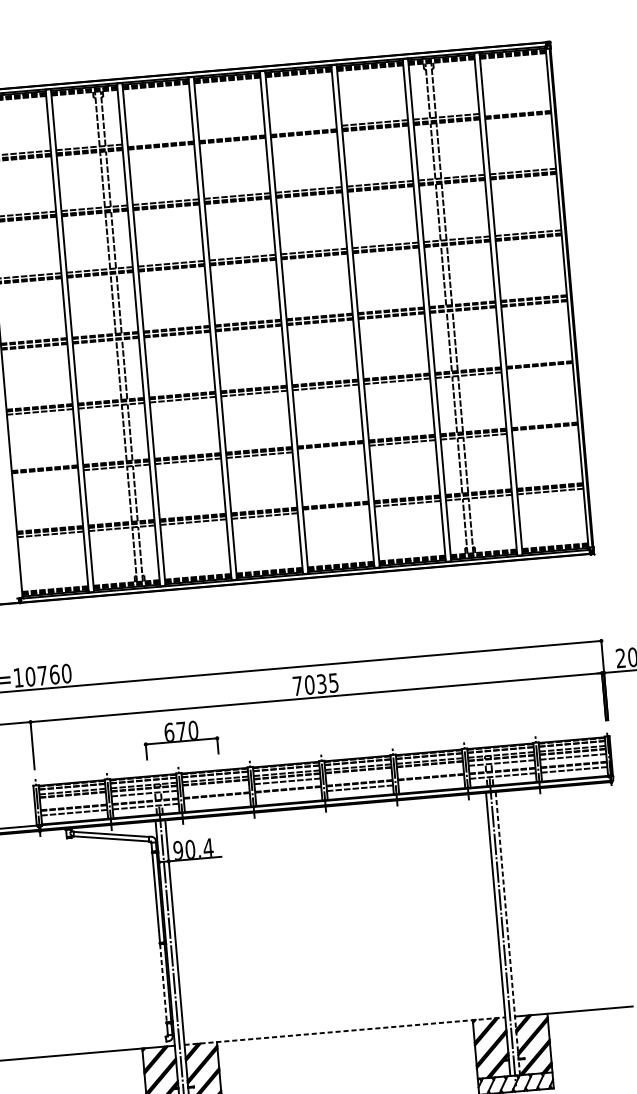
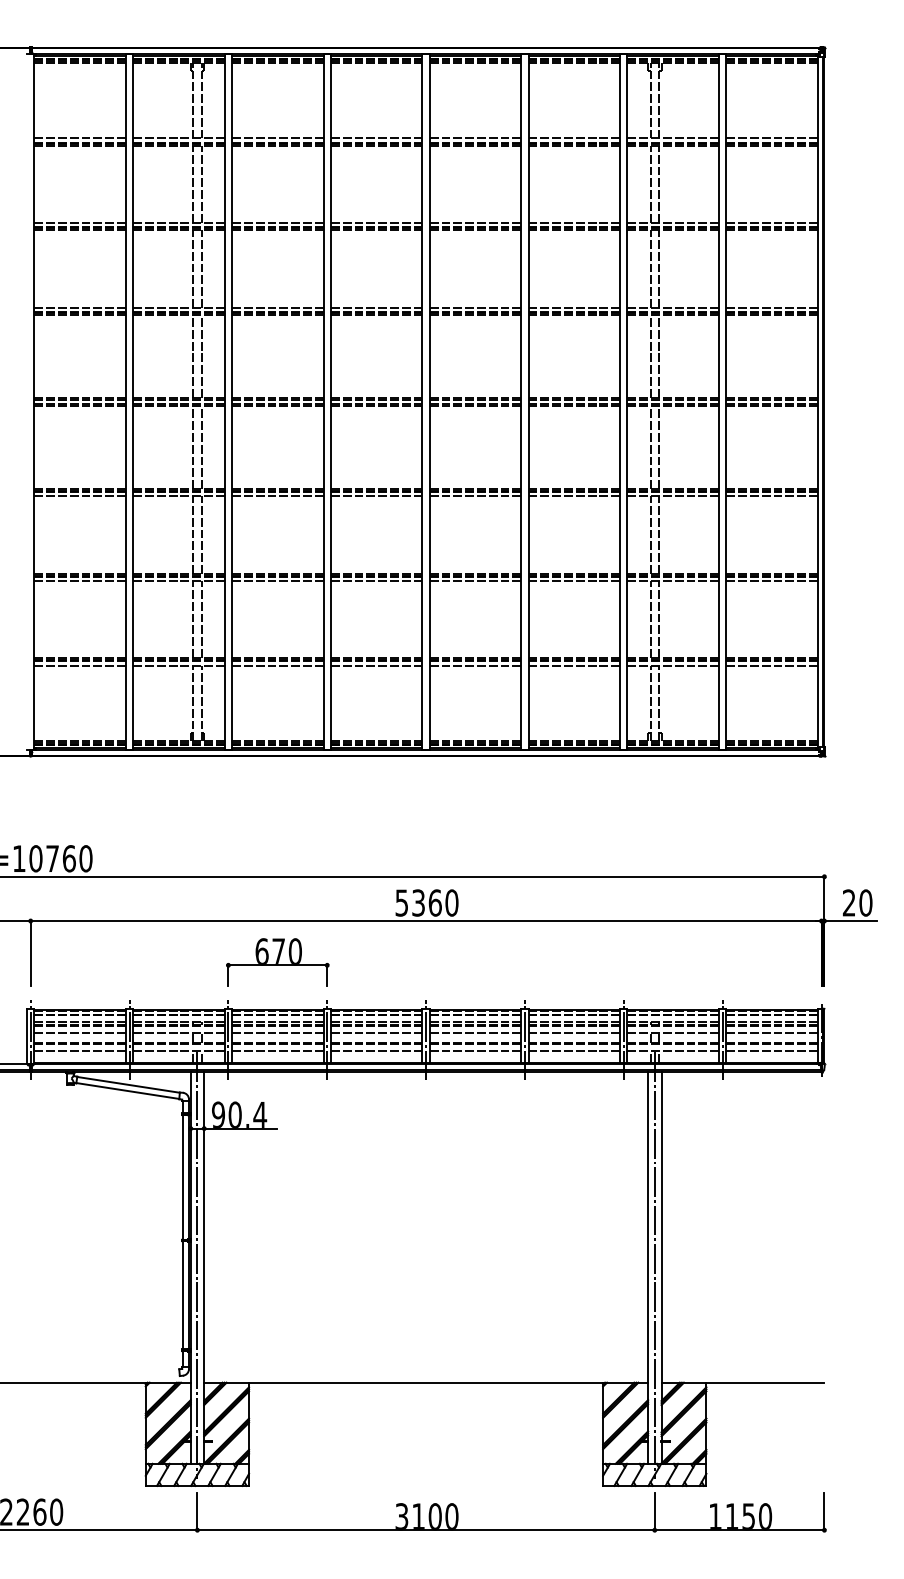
line: (517, 110) -> (771, 138), added
line: (303, 129) -> (475, 138), added
line: (231, 135) -> (376, 138), added
line: (160, 141) -> (277, 138), added
line: (539, 368) -> (771, 495), added
line: (544, 430) -> (771, 581), added
line: (330, 449) -> (475, 581), added
line: (44, 473) -> (79, 581), added
line: (336, 509) -> (475, 665), added
text: (315, 684) -> (426, 902), 7035 -> 5360
part: (181, 739) -> (277, 962), moved
line: (430, 768) -> (574, 1032), added
line: (358, 775) -> (475, 1032), added
line: (431, 781) -> (574, 1050), added
line: (215, 787) -> (277, 1032), added
line: (288, 794) -> (376, 1050), added
line: (72, 799) -> (79, 1032), added
line: (216, 800) -> (277, 1050), added
line: (507, 933) -> (661, 1267), dashed -> solid
line: (163, 983) -> (182, 1295), dashed -> solid
line: (345, 1031) -> (426, 1382), dashed -> solid

